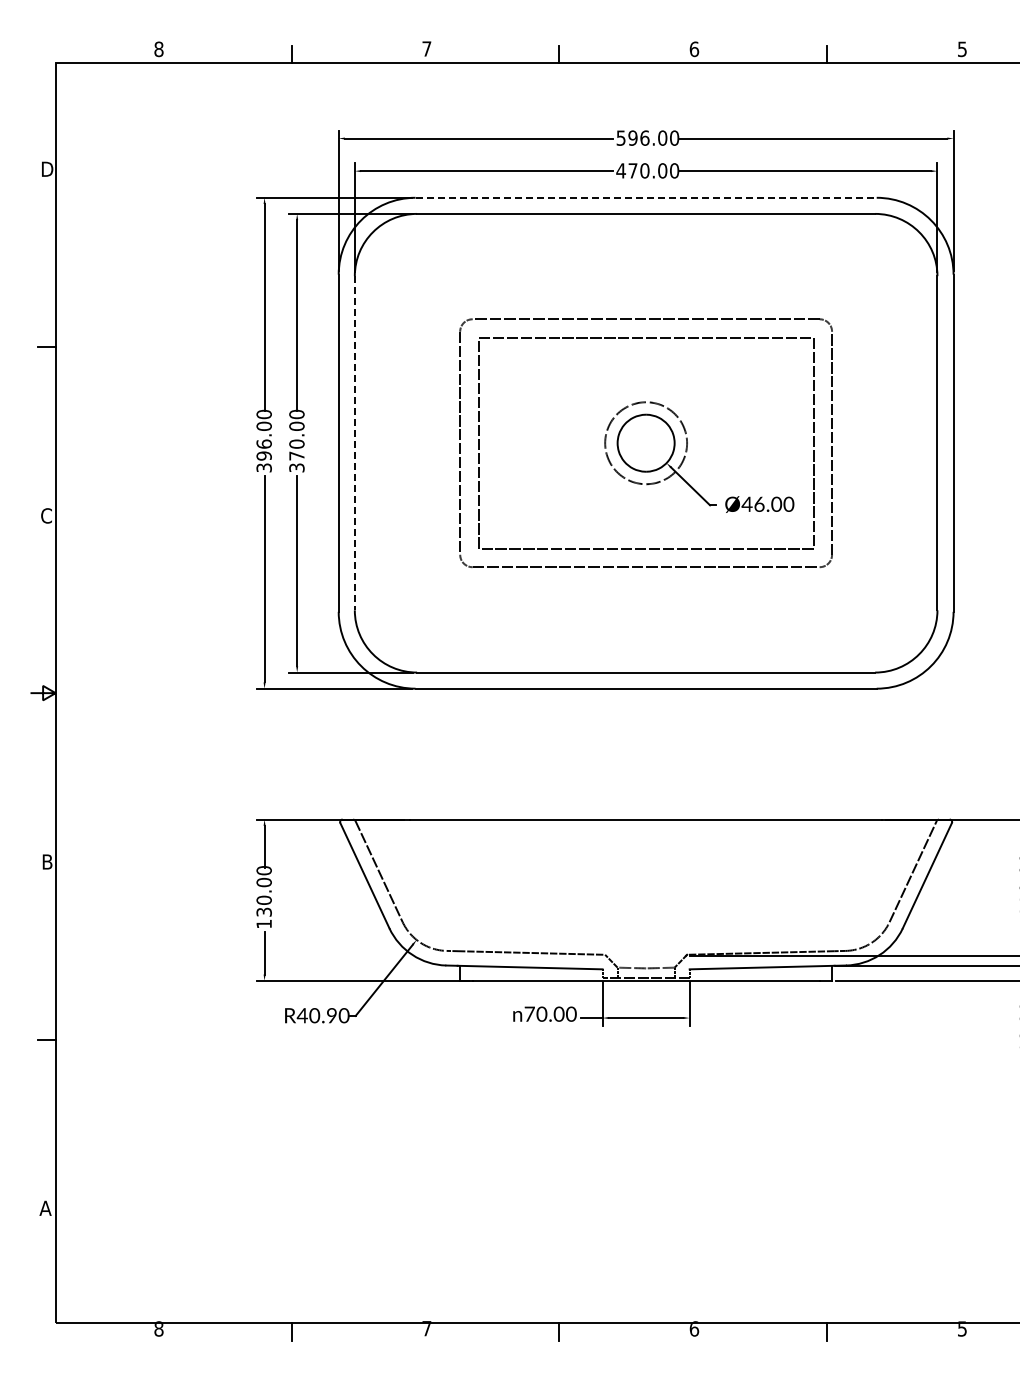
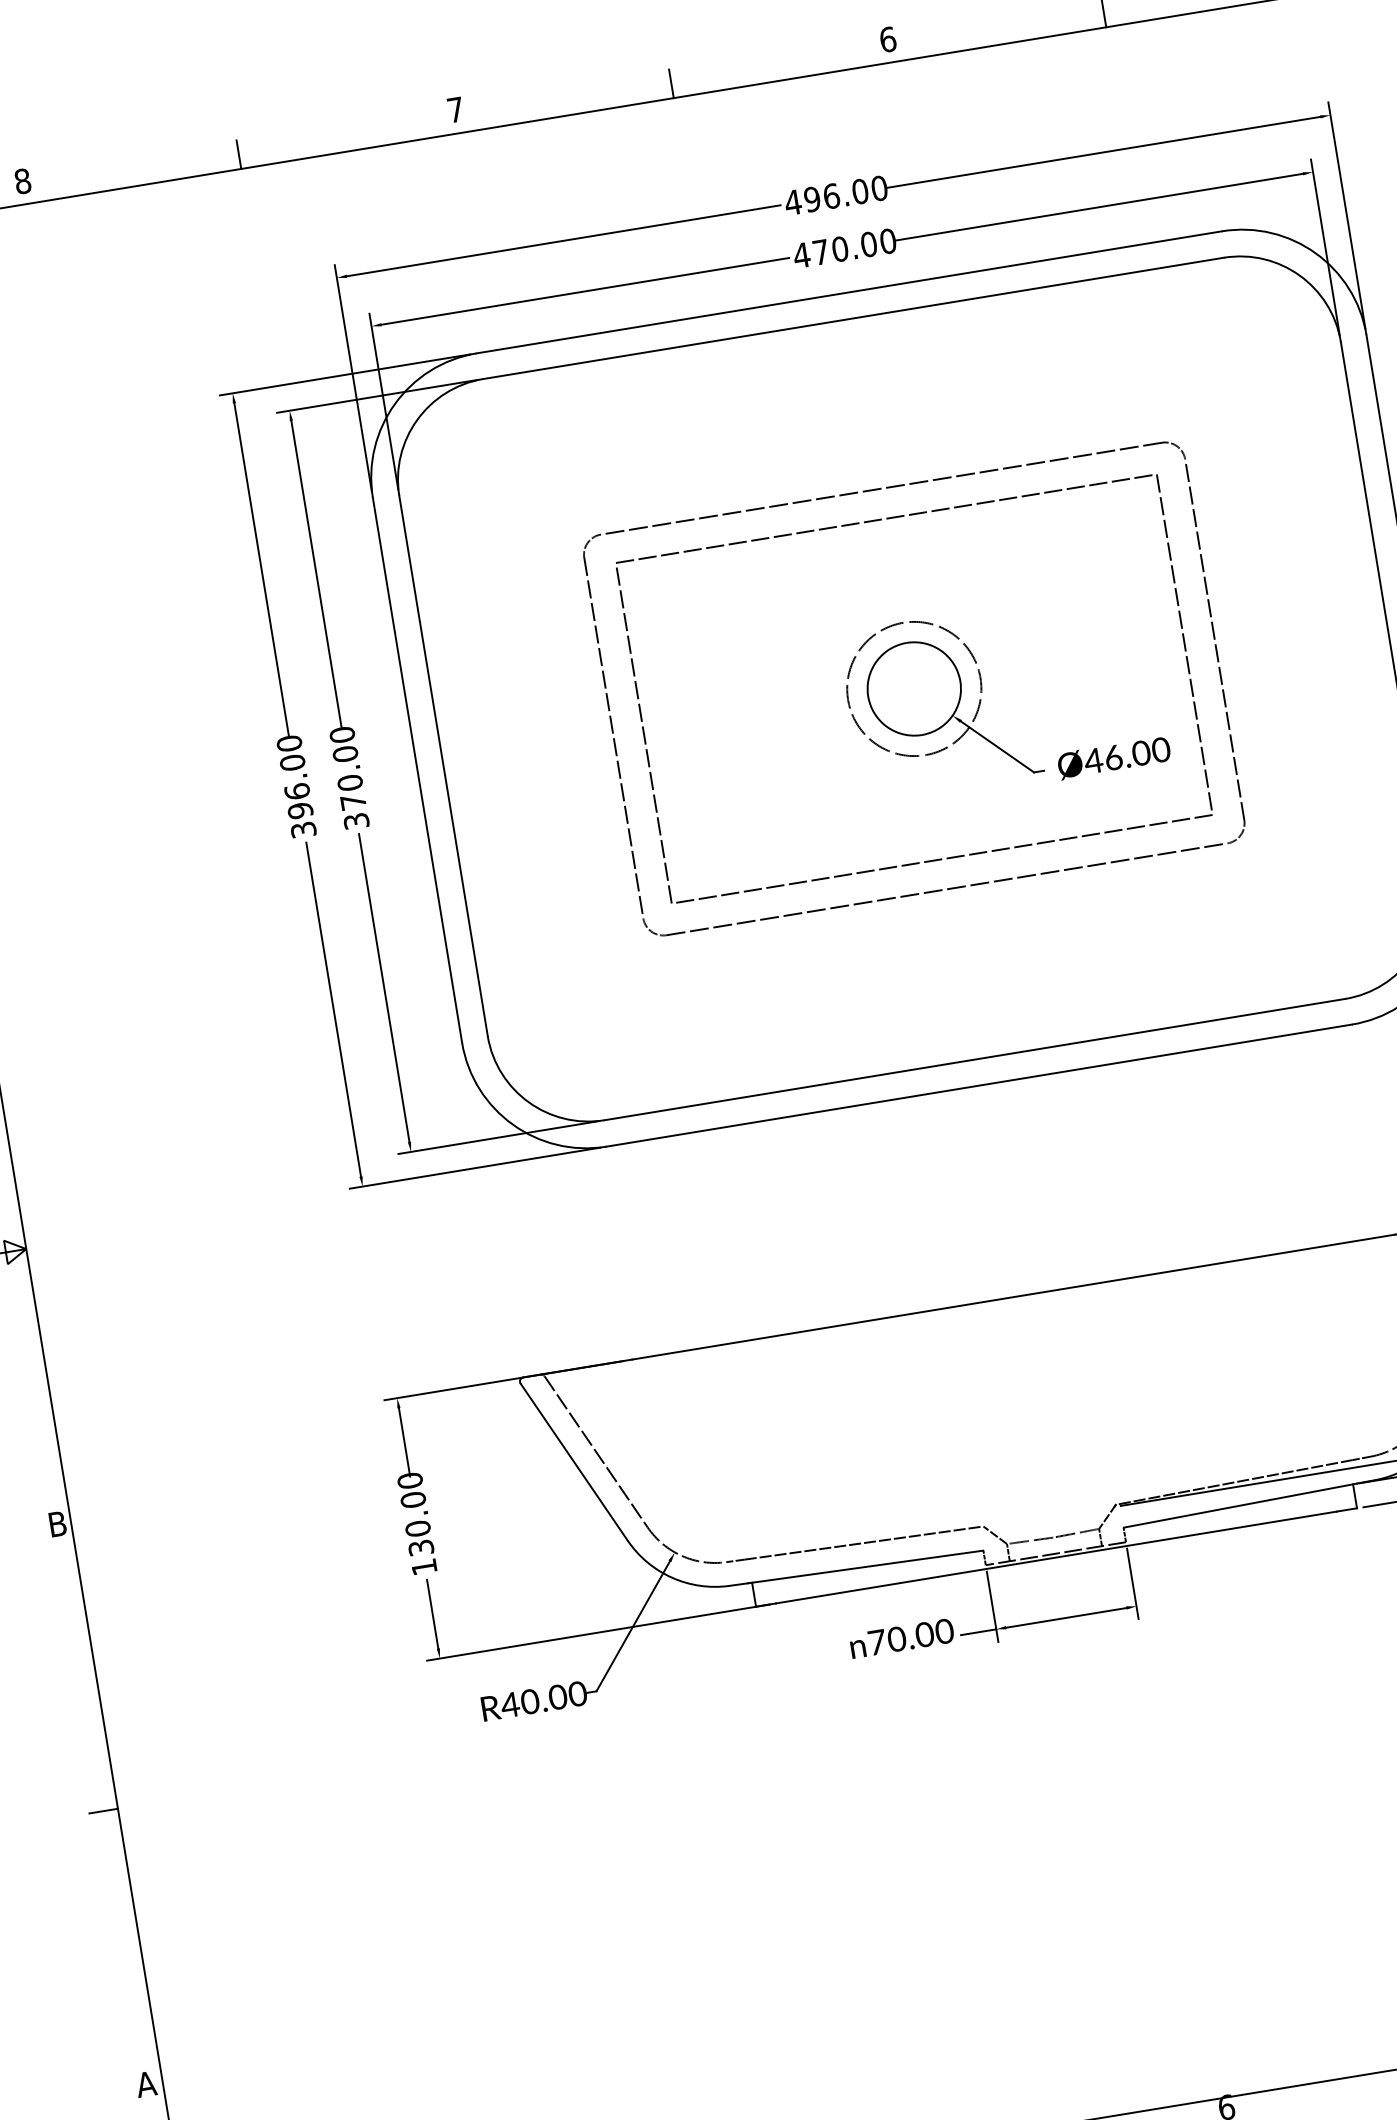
text: (621, 137) -> (793, 201), 596.00 -> 496.00
line: (646, 197) -> (849, 291), dashed -> solid
line: (354, 443) -> (443, 766), dashed -> solid
text: (331, 1016) -> (557, 1698), R40.90 -> R40.00

